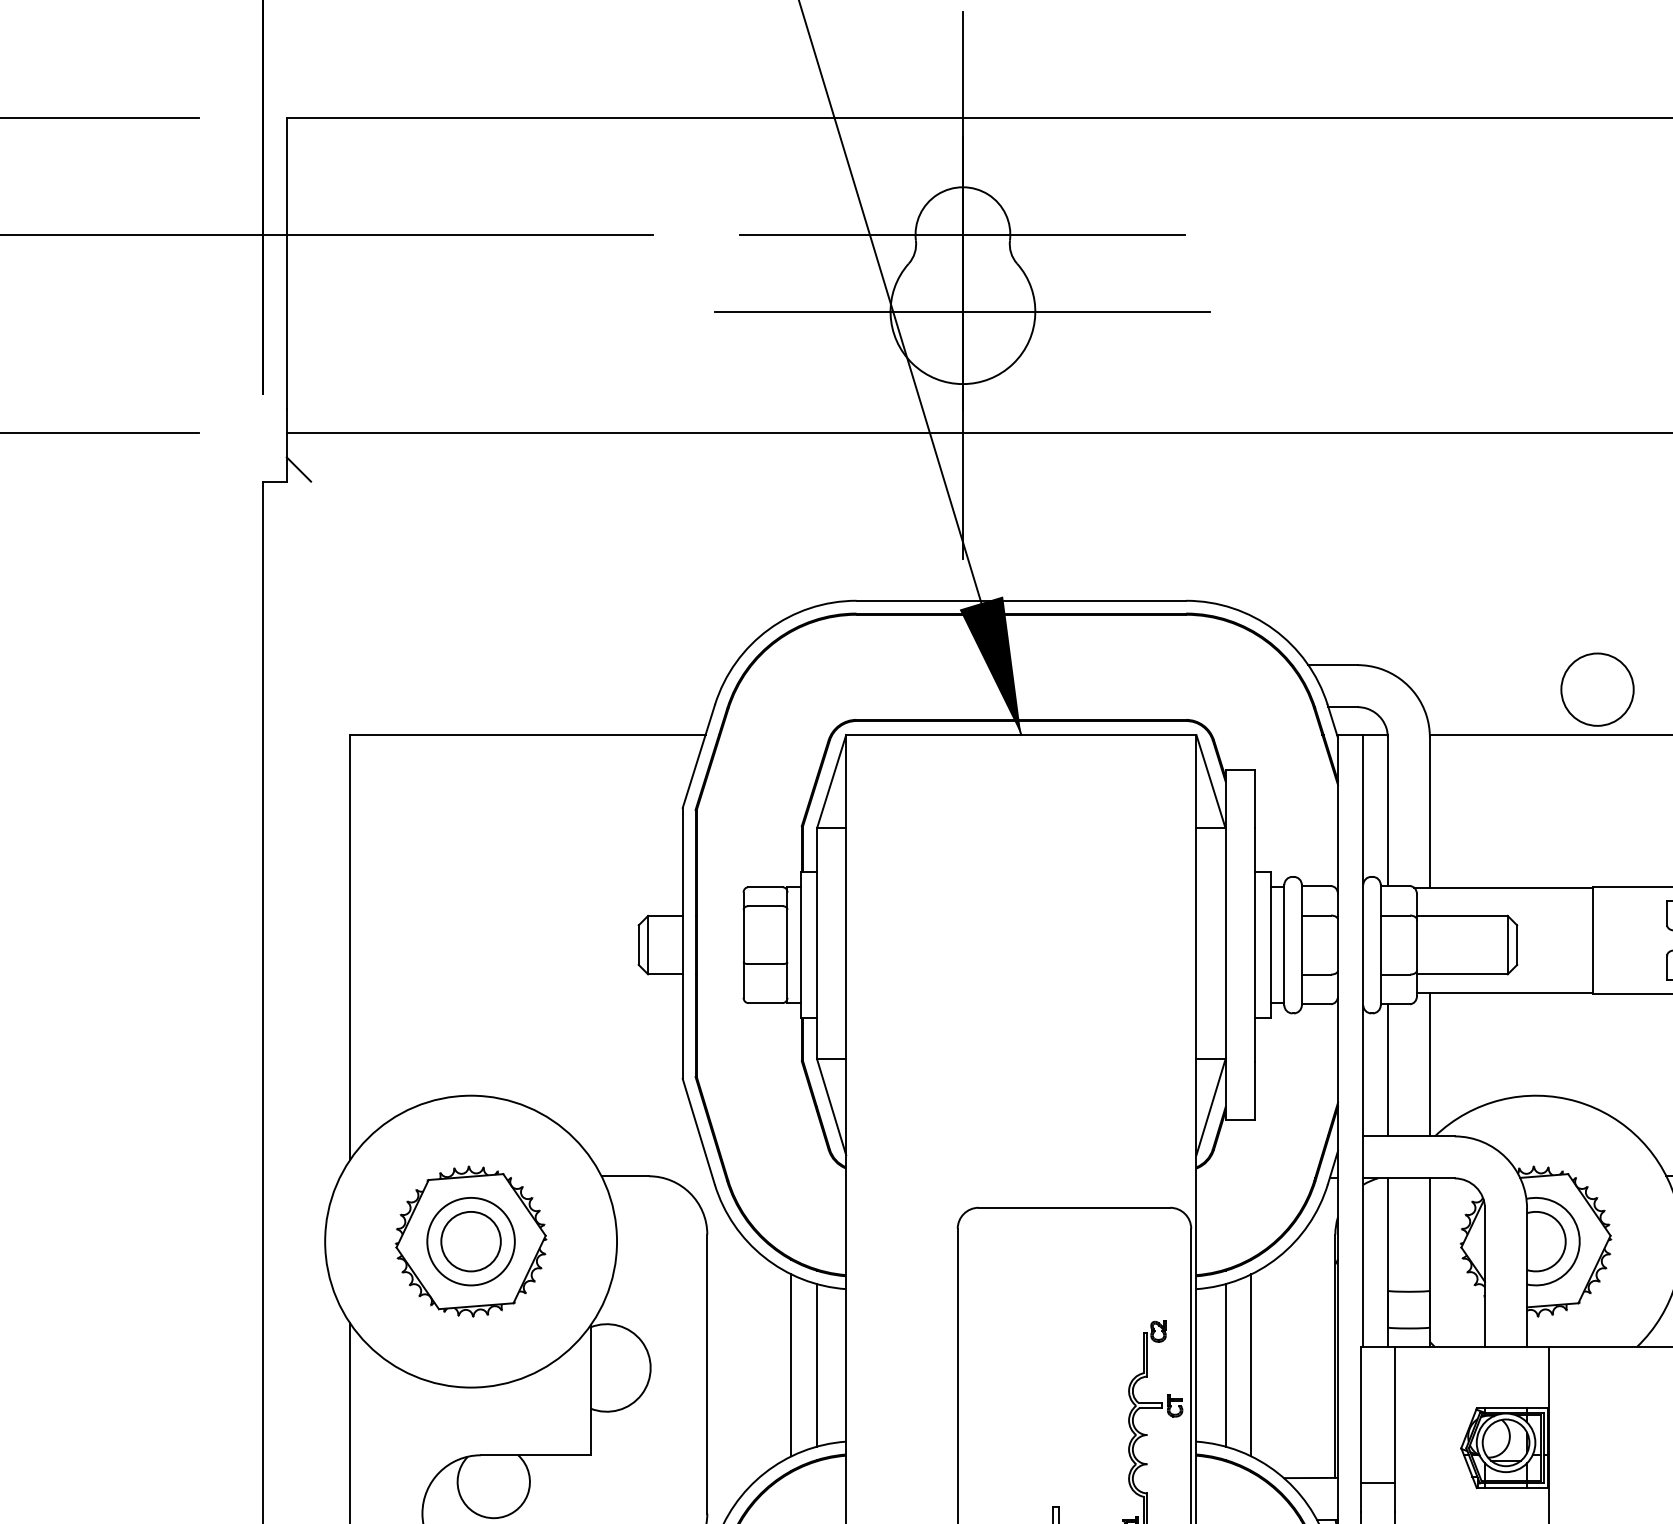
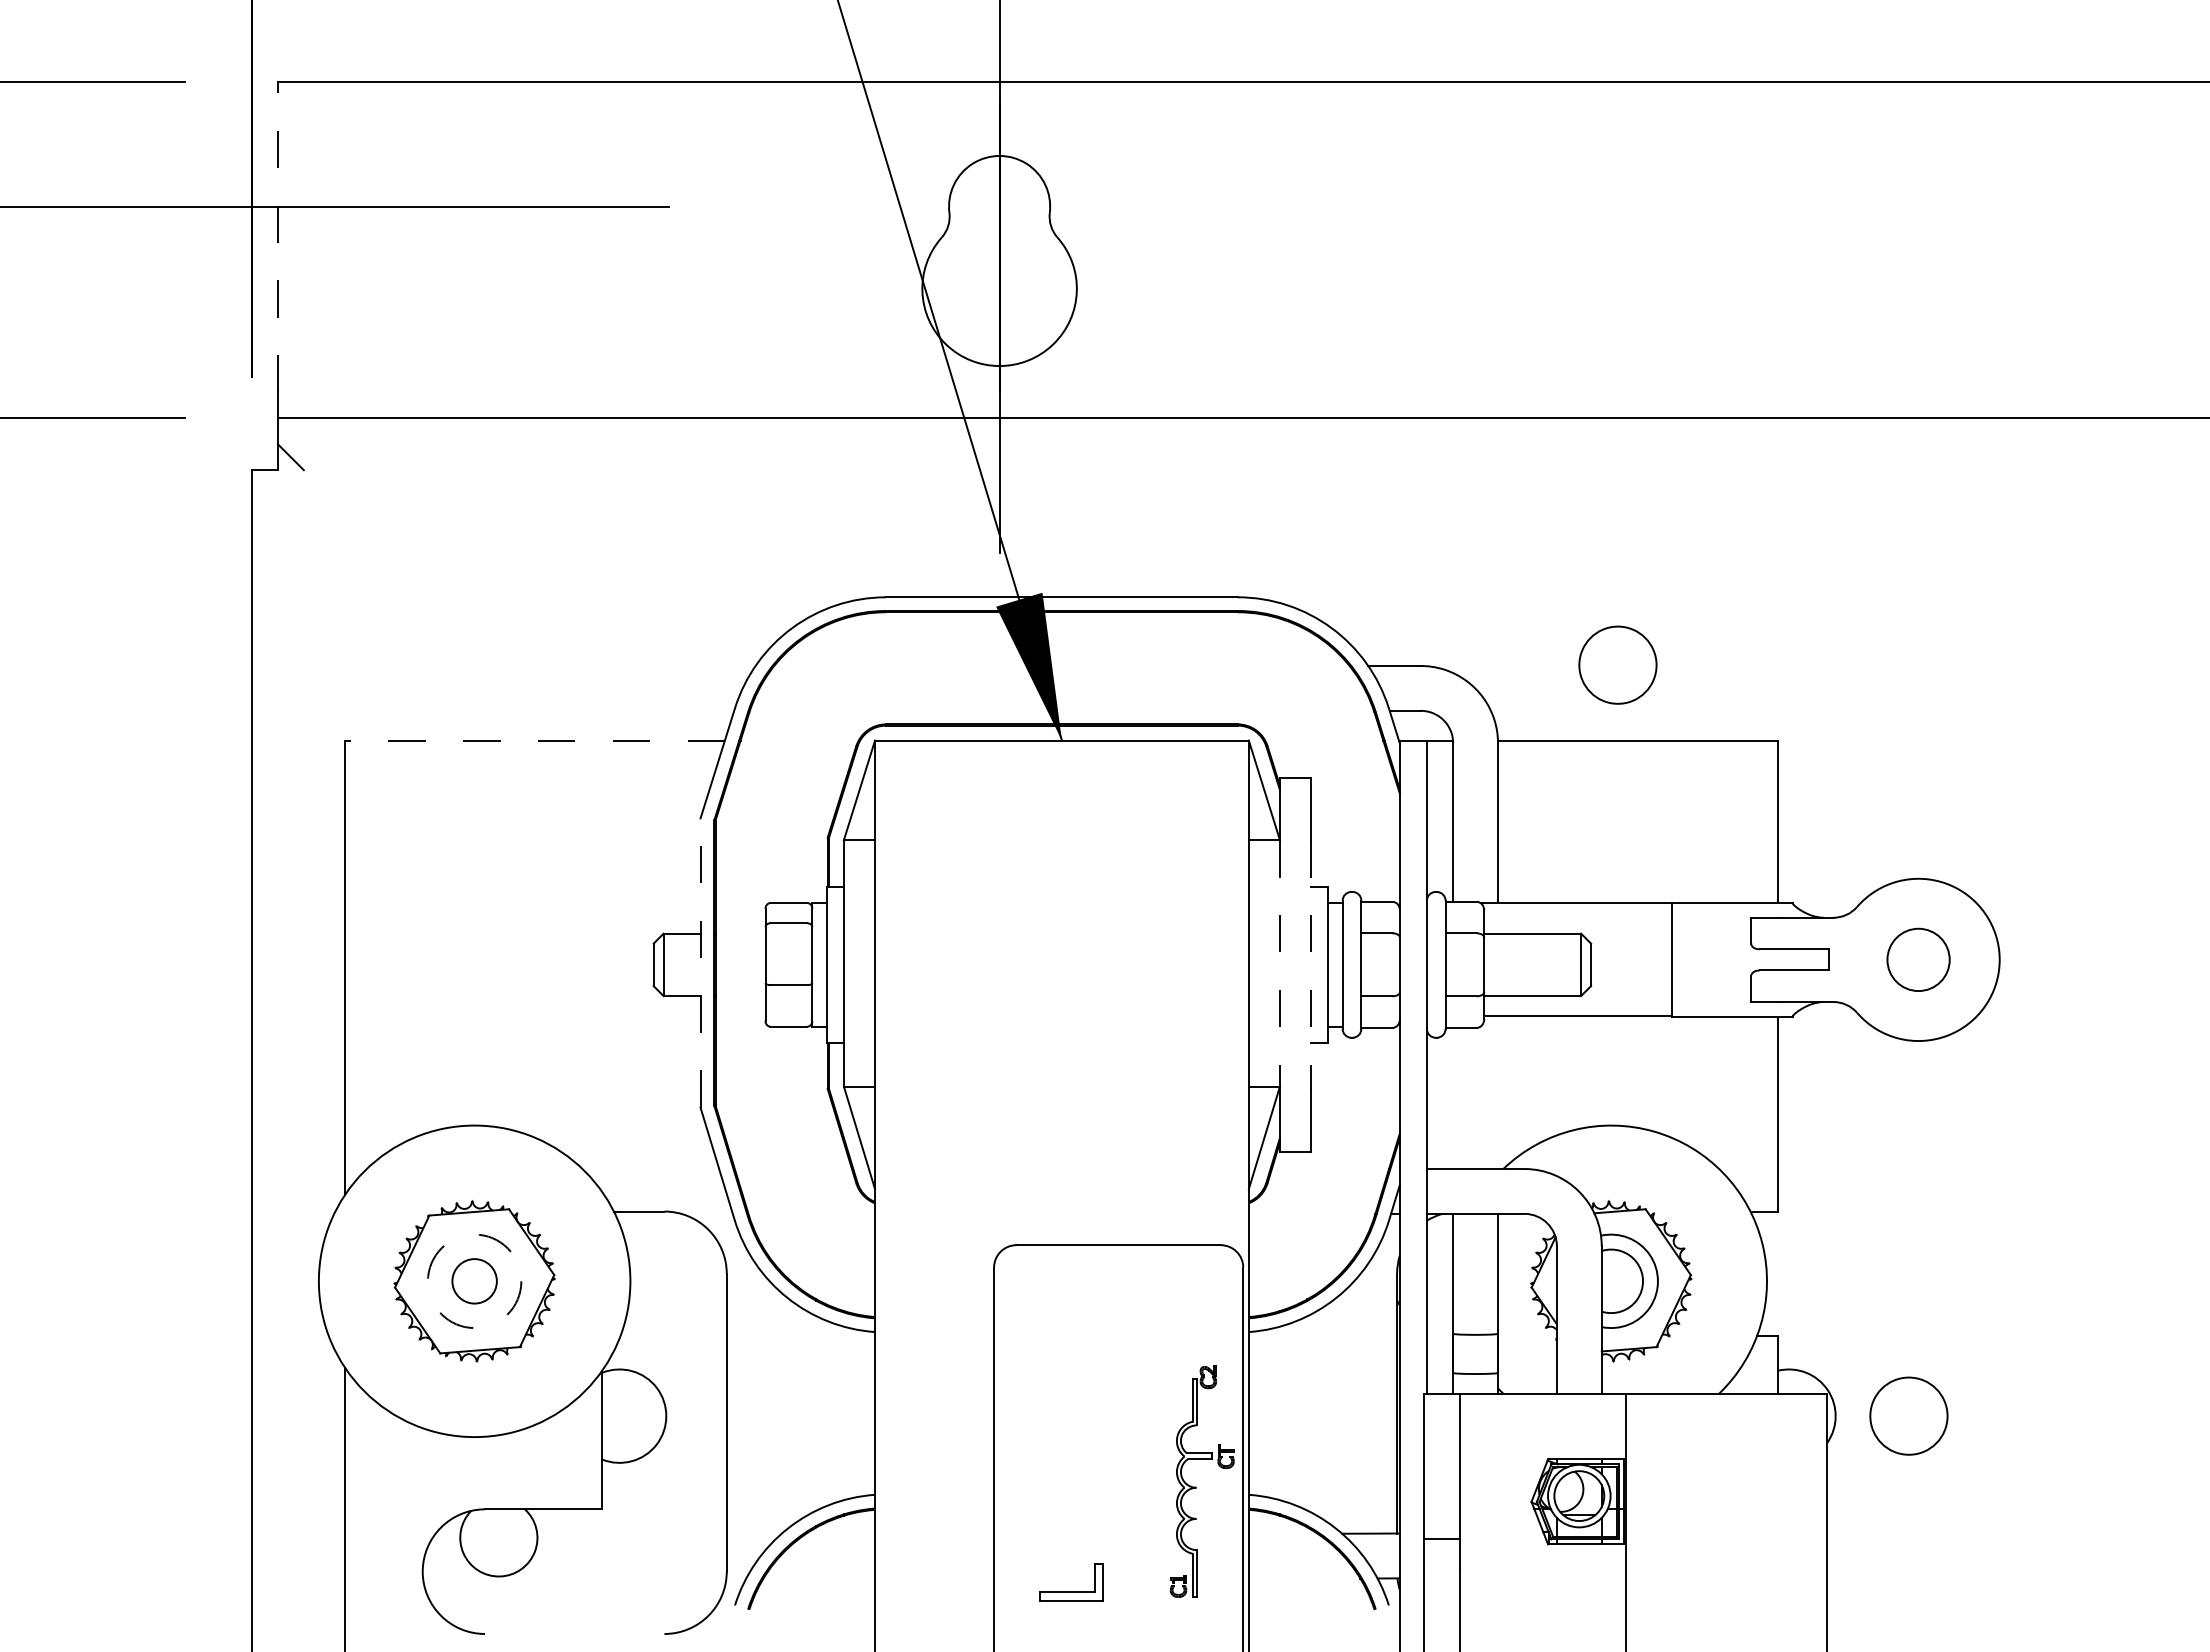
line: (962, 234) -> (999, 206), removed
line: (286, 262) -> (277, 236), solid -> dashed
line: (962, 311) -> (999, 288), removed
circle: (1597, 689) -> (1617, 664), moved
line: (528, 734) -> (535, 740), solid -> dashed
line: (682, 943) -> (700, 963), solid -> dashed
line: (1225, 944) -> (1279, 964), solid -> dashed
line: (1255, 944) -> (1311, 964), solid -> dashed
line: (1430, 1064) -> (1498, 1092), removed
line: (1388, 1070) -> (1453, 1098), removed
circle: (470, 1241) -> (474, 1281), size x0.7
circle: (470, 1241) -> (474, 1281), solid -> dashed
line: (791, 1365) -> (816, 1413), removed
line: (816, 1365) -> (843, 1413), removed
line: (1225, 1365) -> (1279, 1413), removed
line: (1251, 1365) -> (1307, 1413), removed

